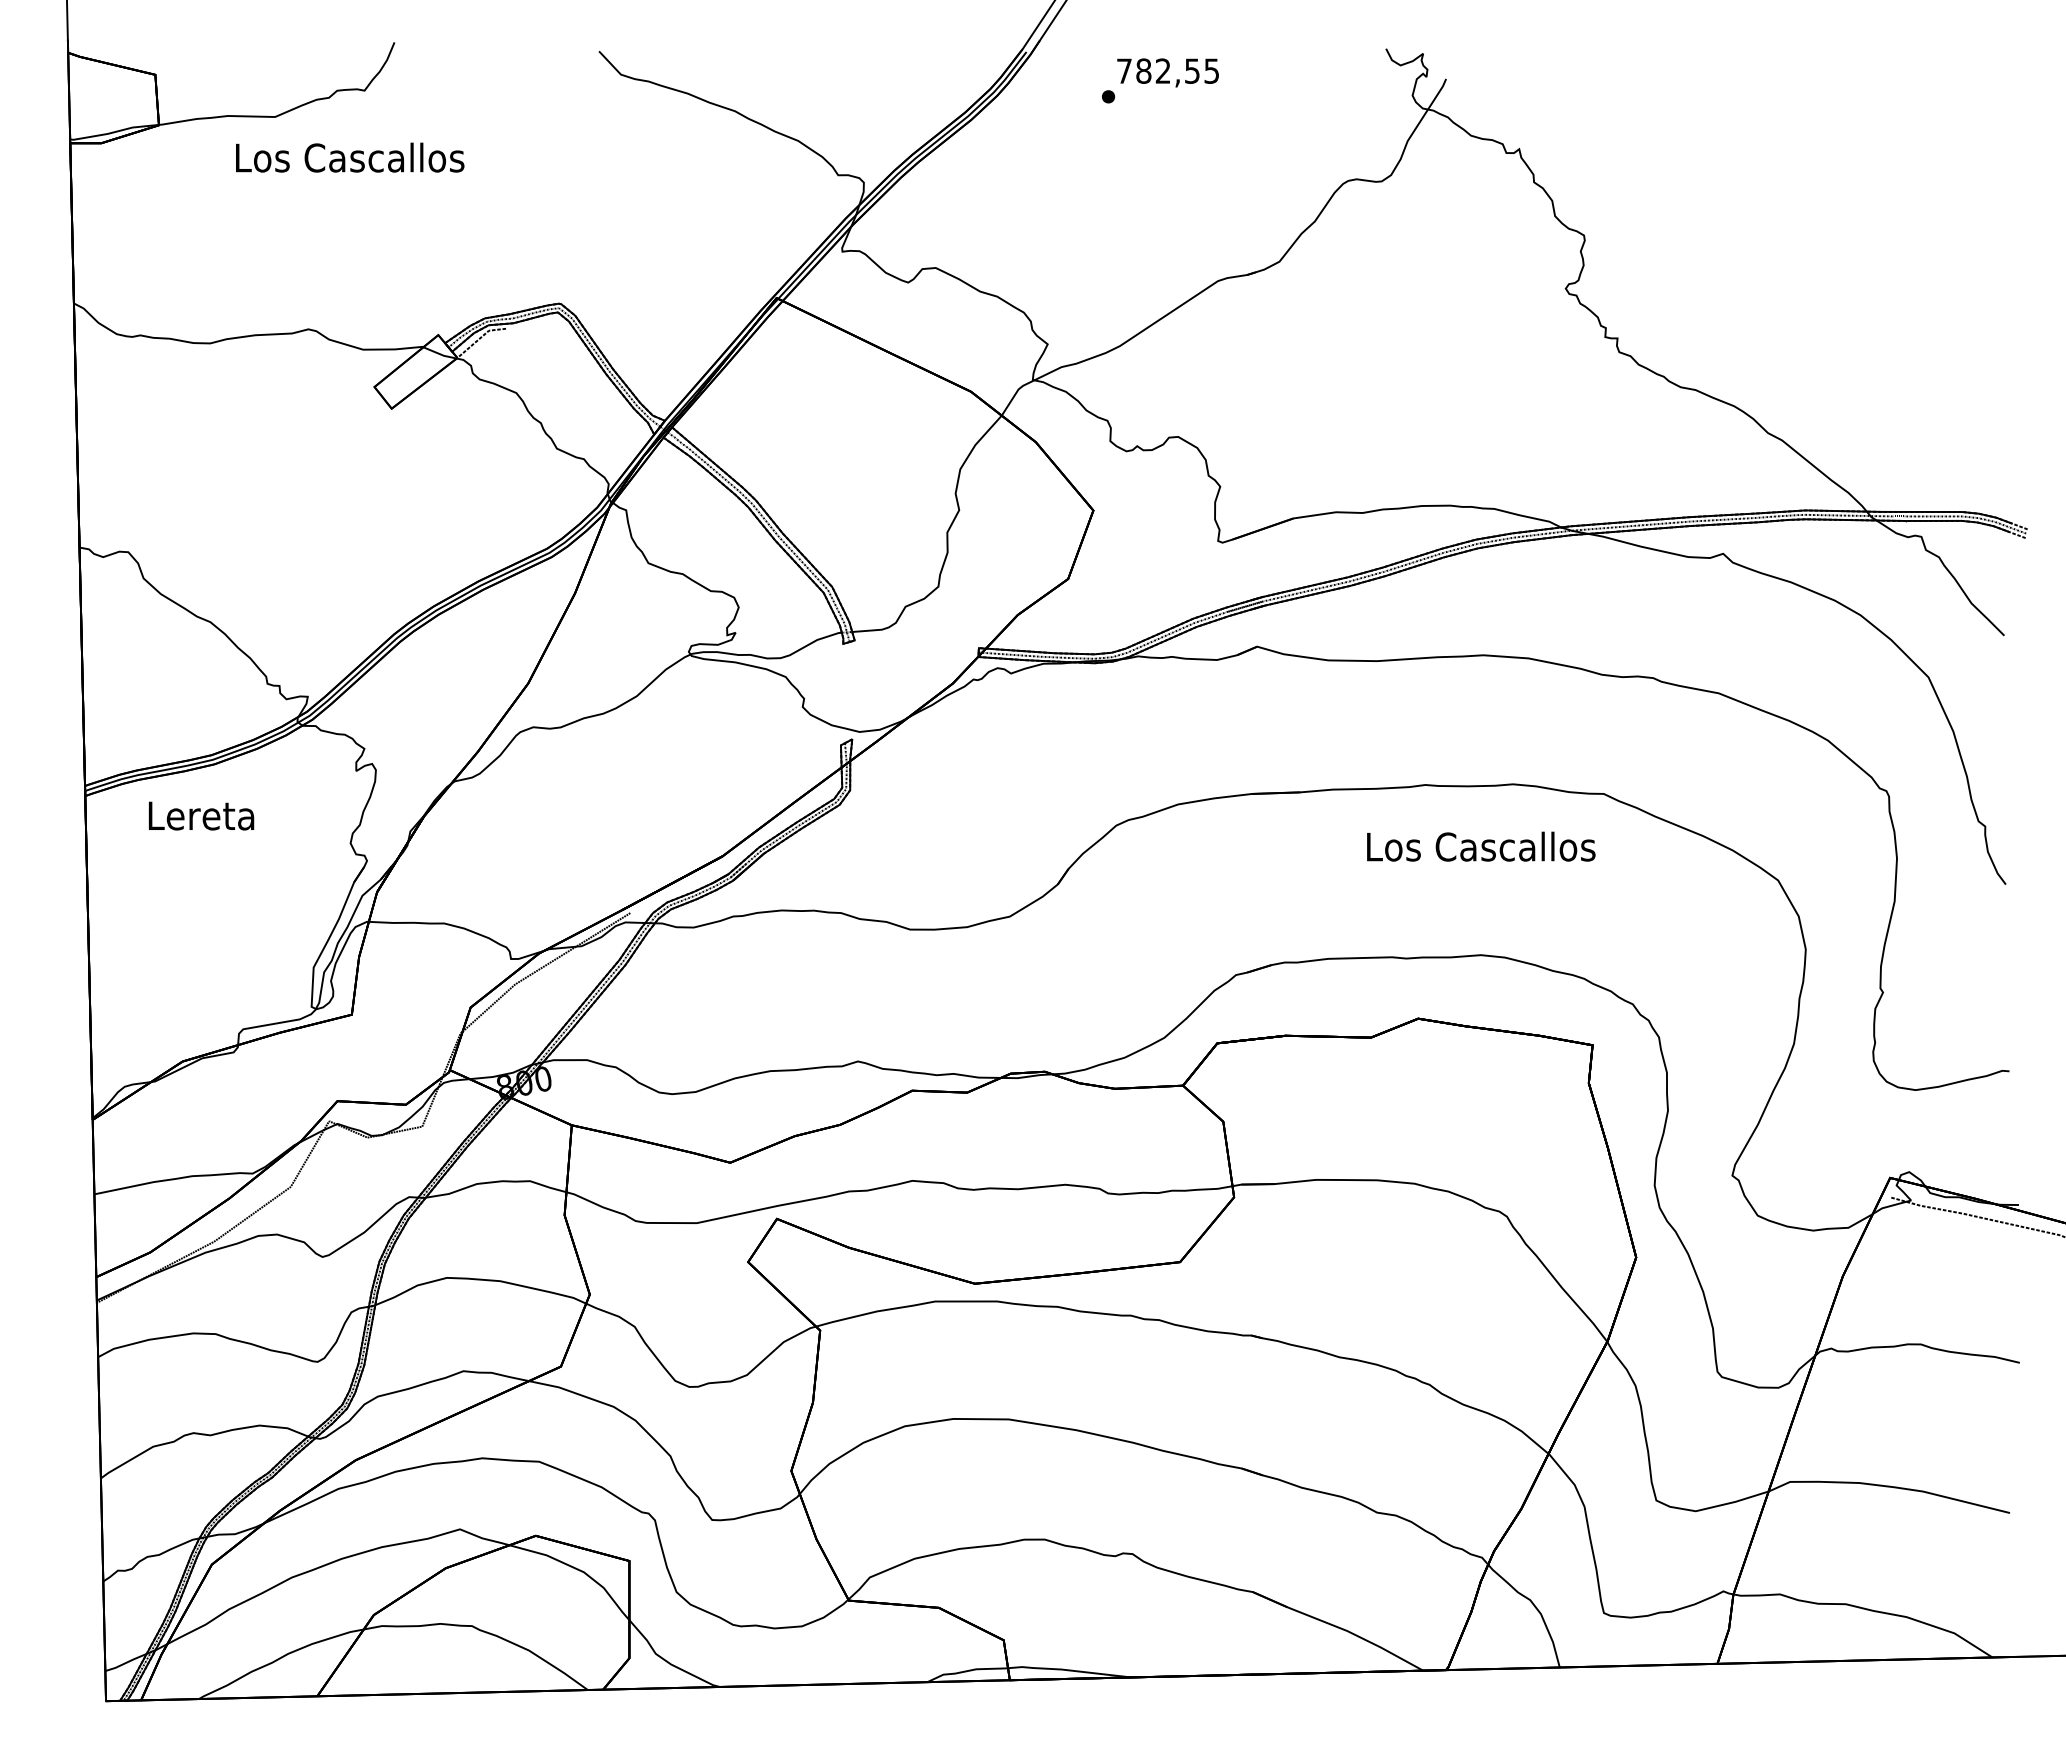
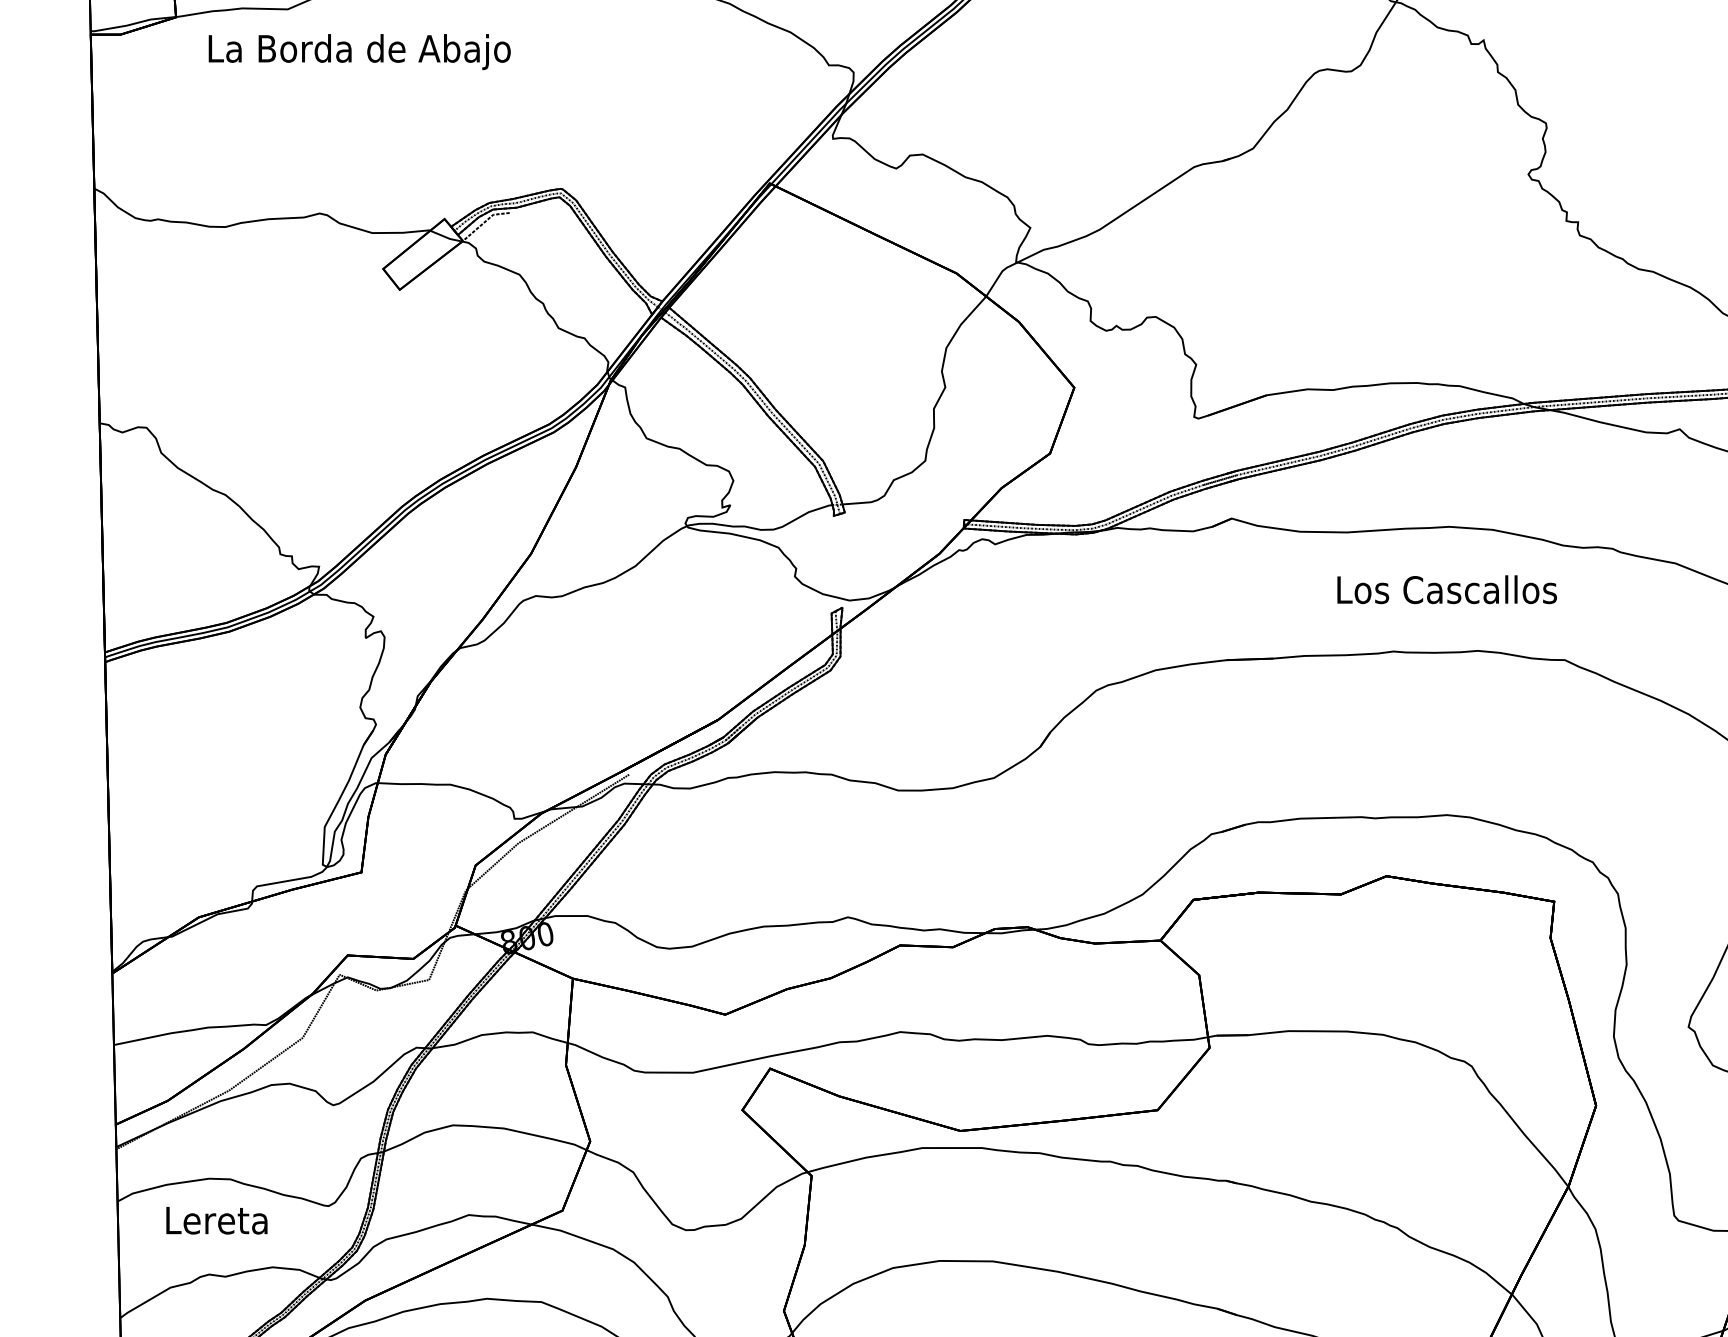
text: (350, 161) -> (360, 52), Los Cascallos -> La Borda de Abajo
text: (201, 815) -> (216, 1220), moved
text: (1481, 846) -> (1447, 589), moved

